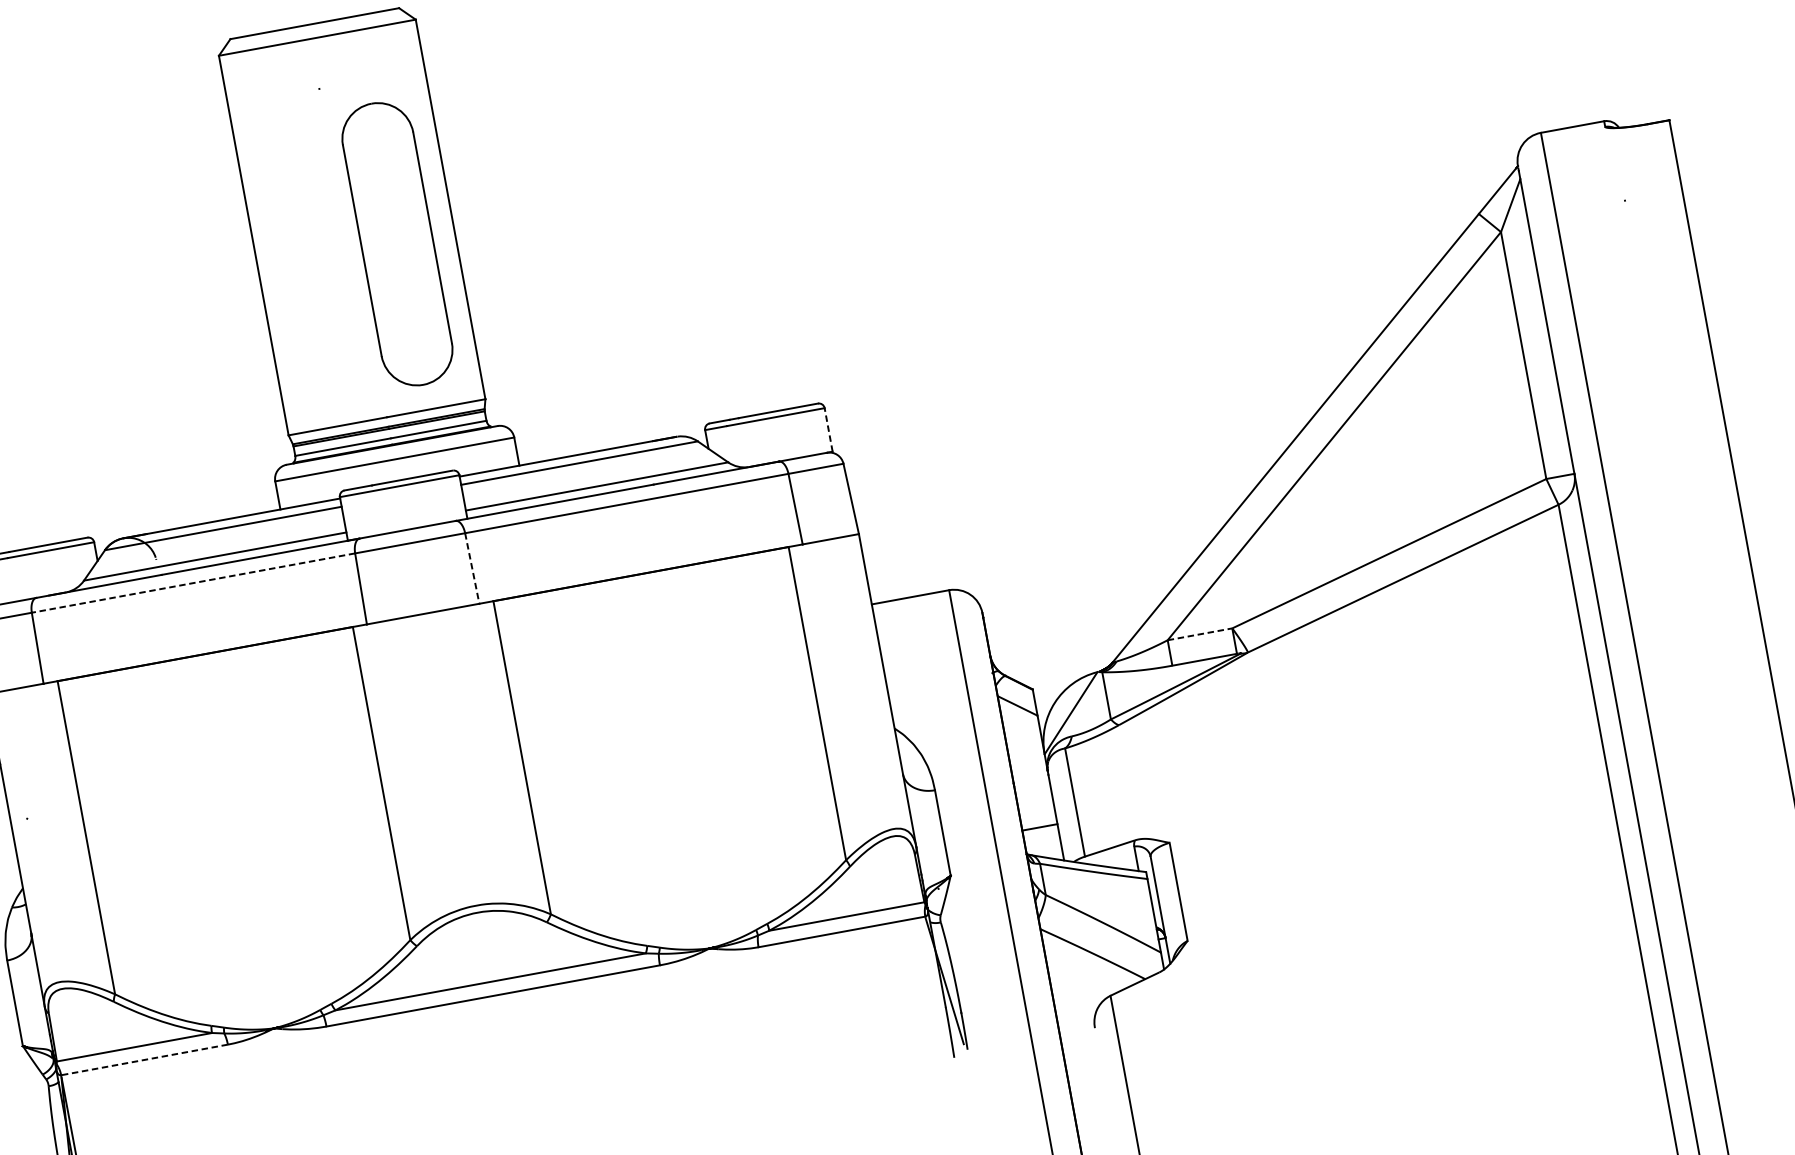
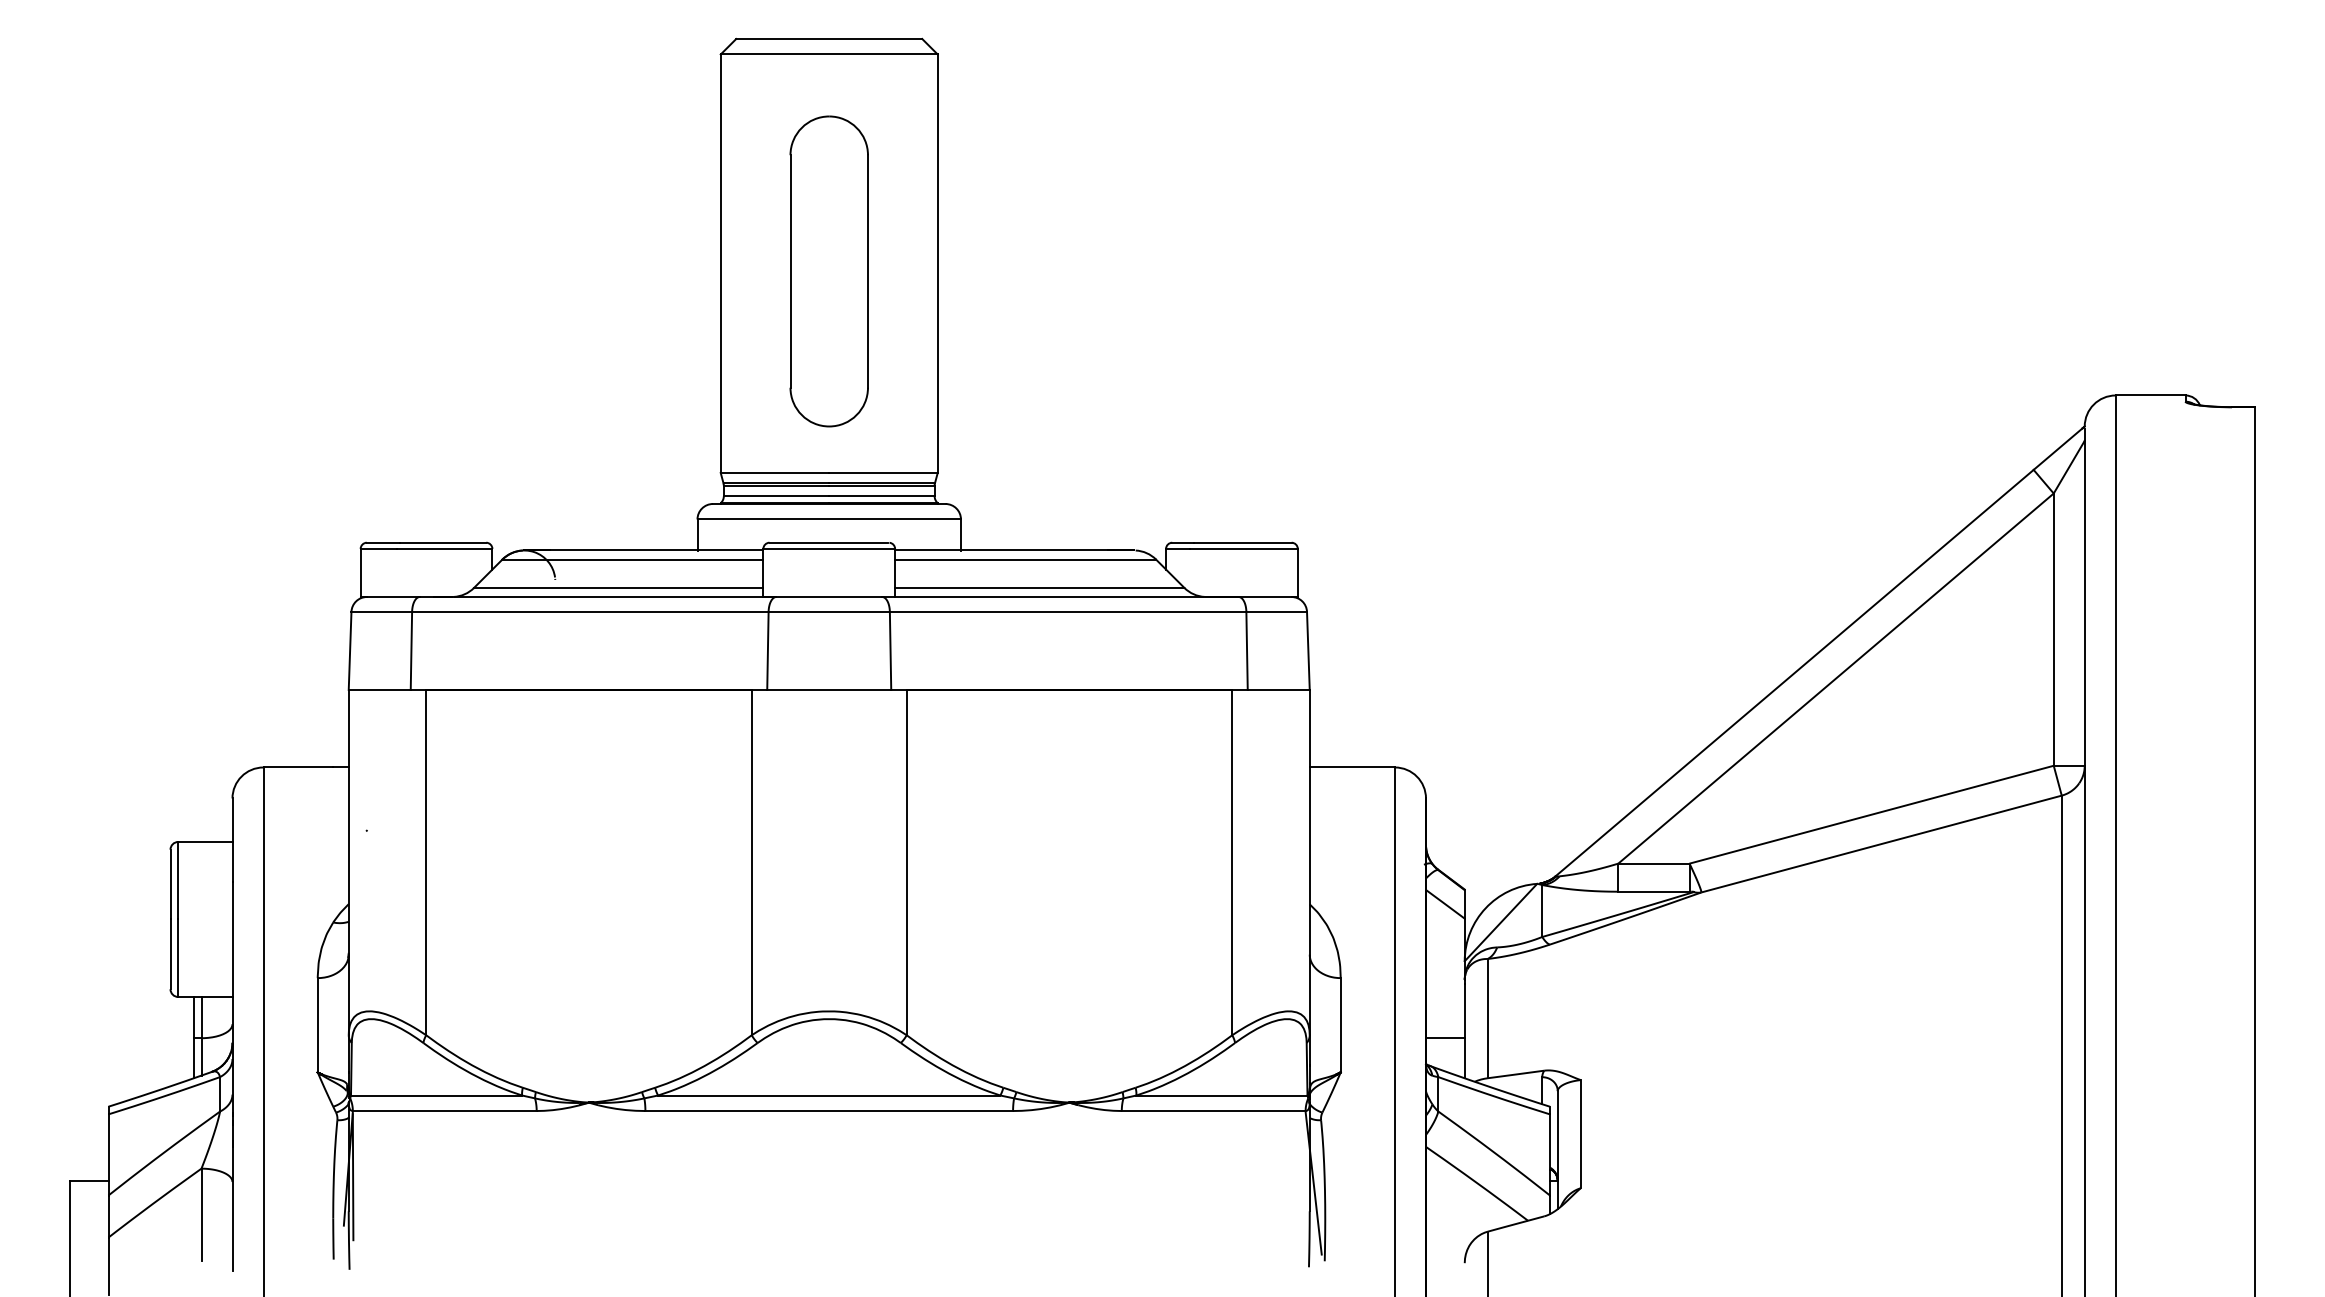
part: (396, 244) -> (828, 271), moved
line: (828, 429) -> (1297, 572), dashed -> solid
line: (472, 568) -> (890, 651), dashed -> solid
line: (192, 582) -> (589, 611), dashed -> solid
line: (1199, 634) -> (1653, 863), dashed -> solid
line: (144, 1060) -> (444, 1111), dashed -> solid

